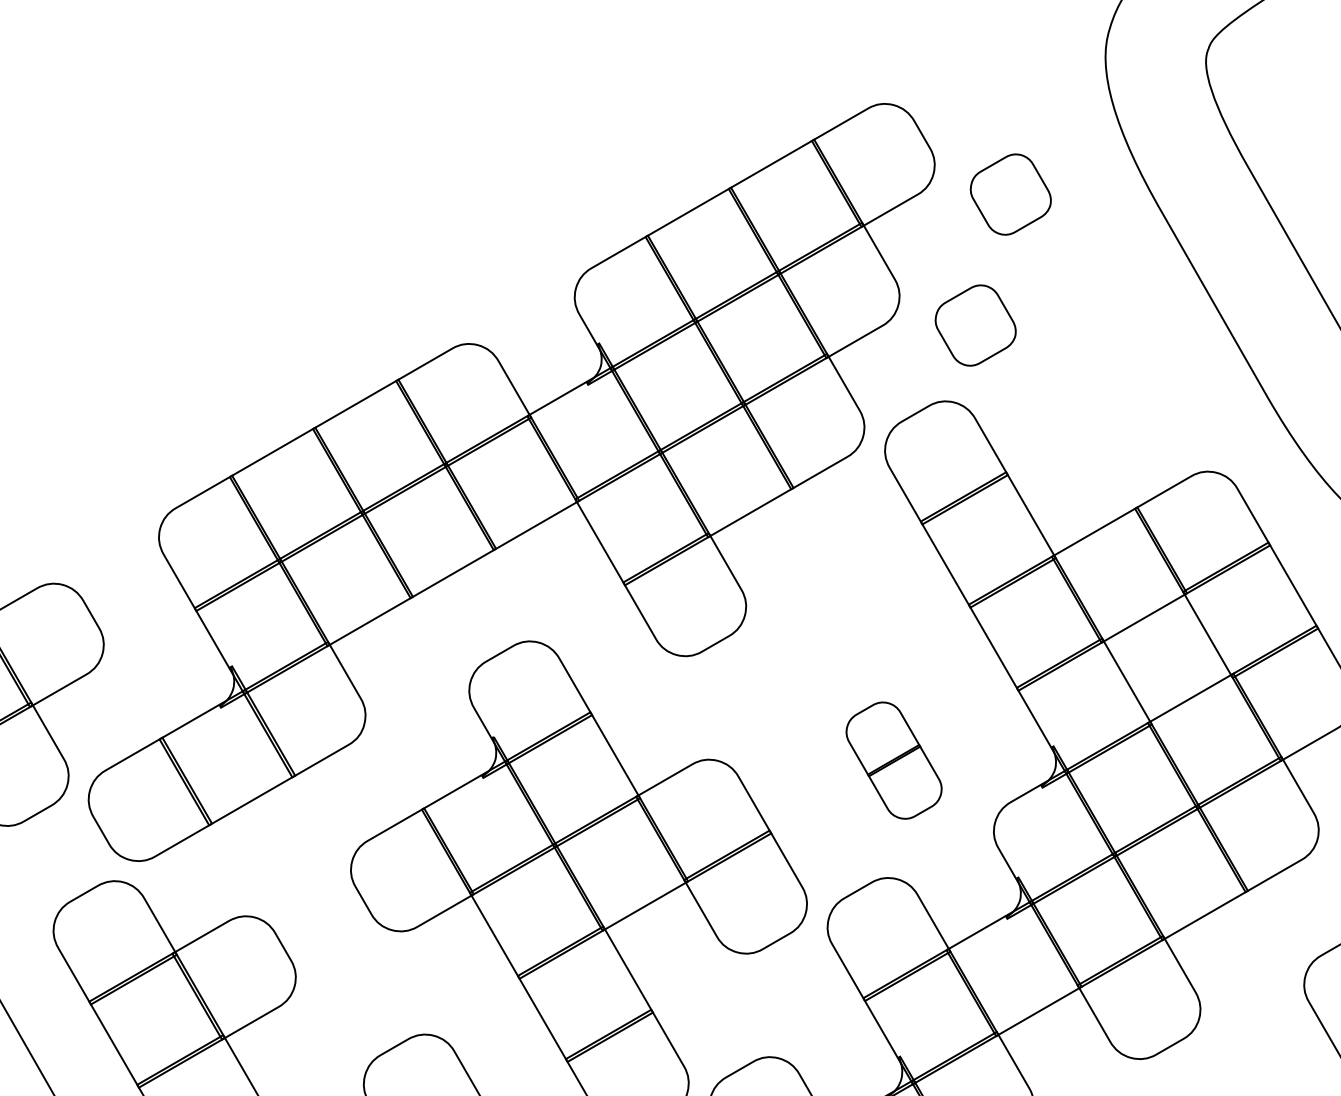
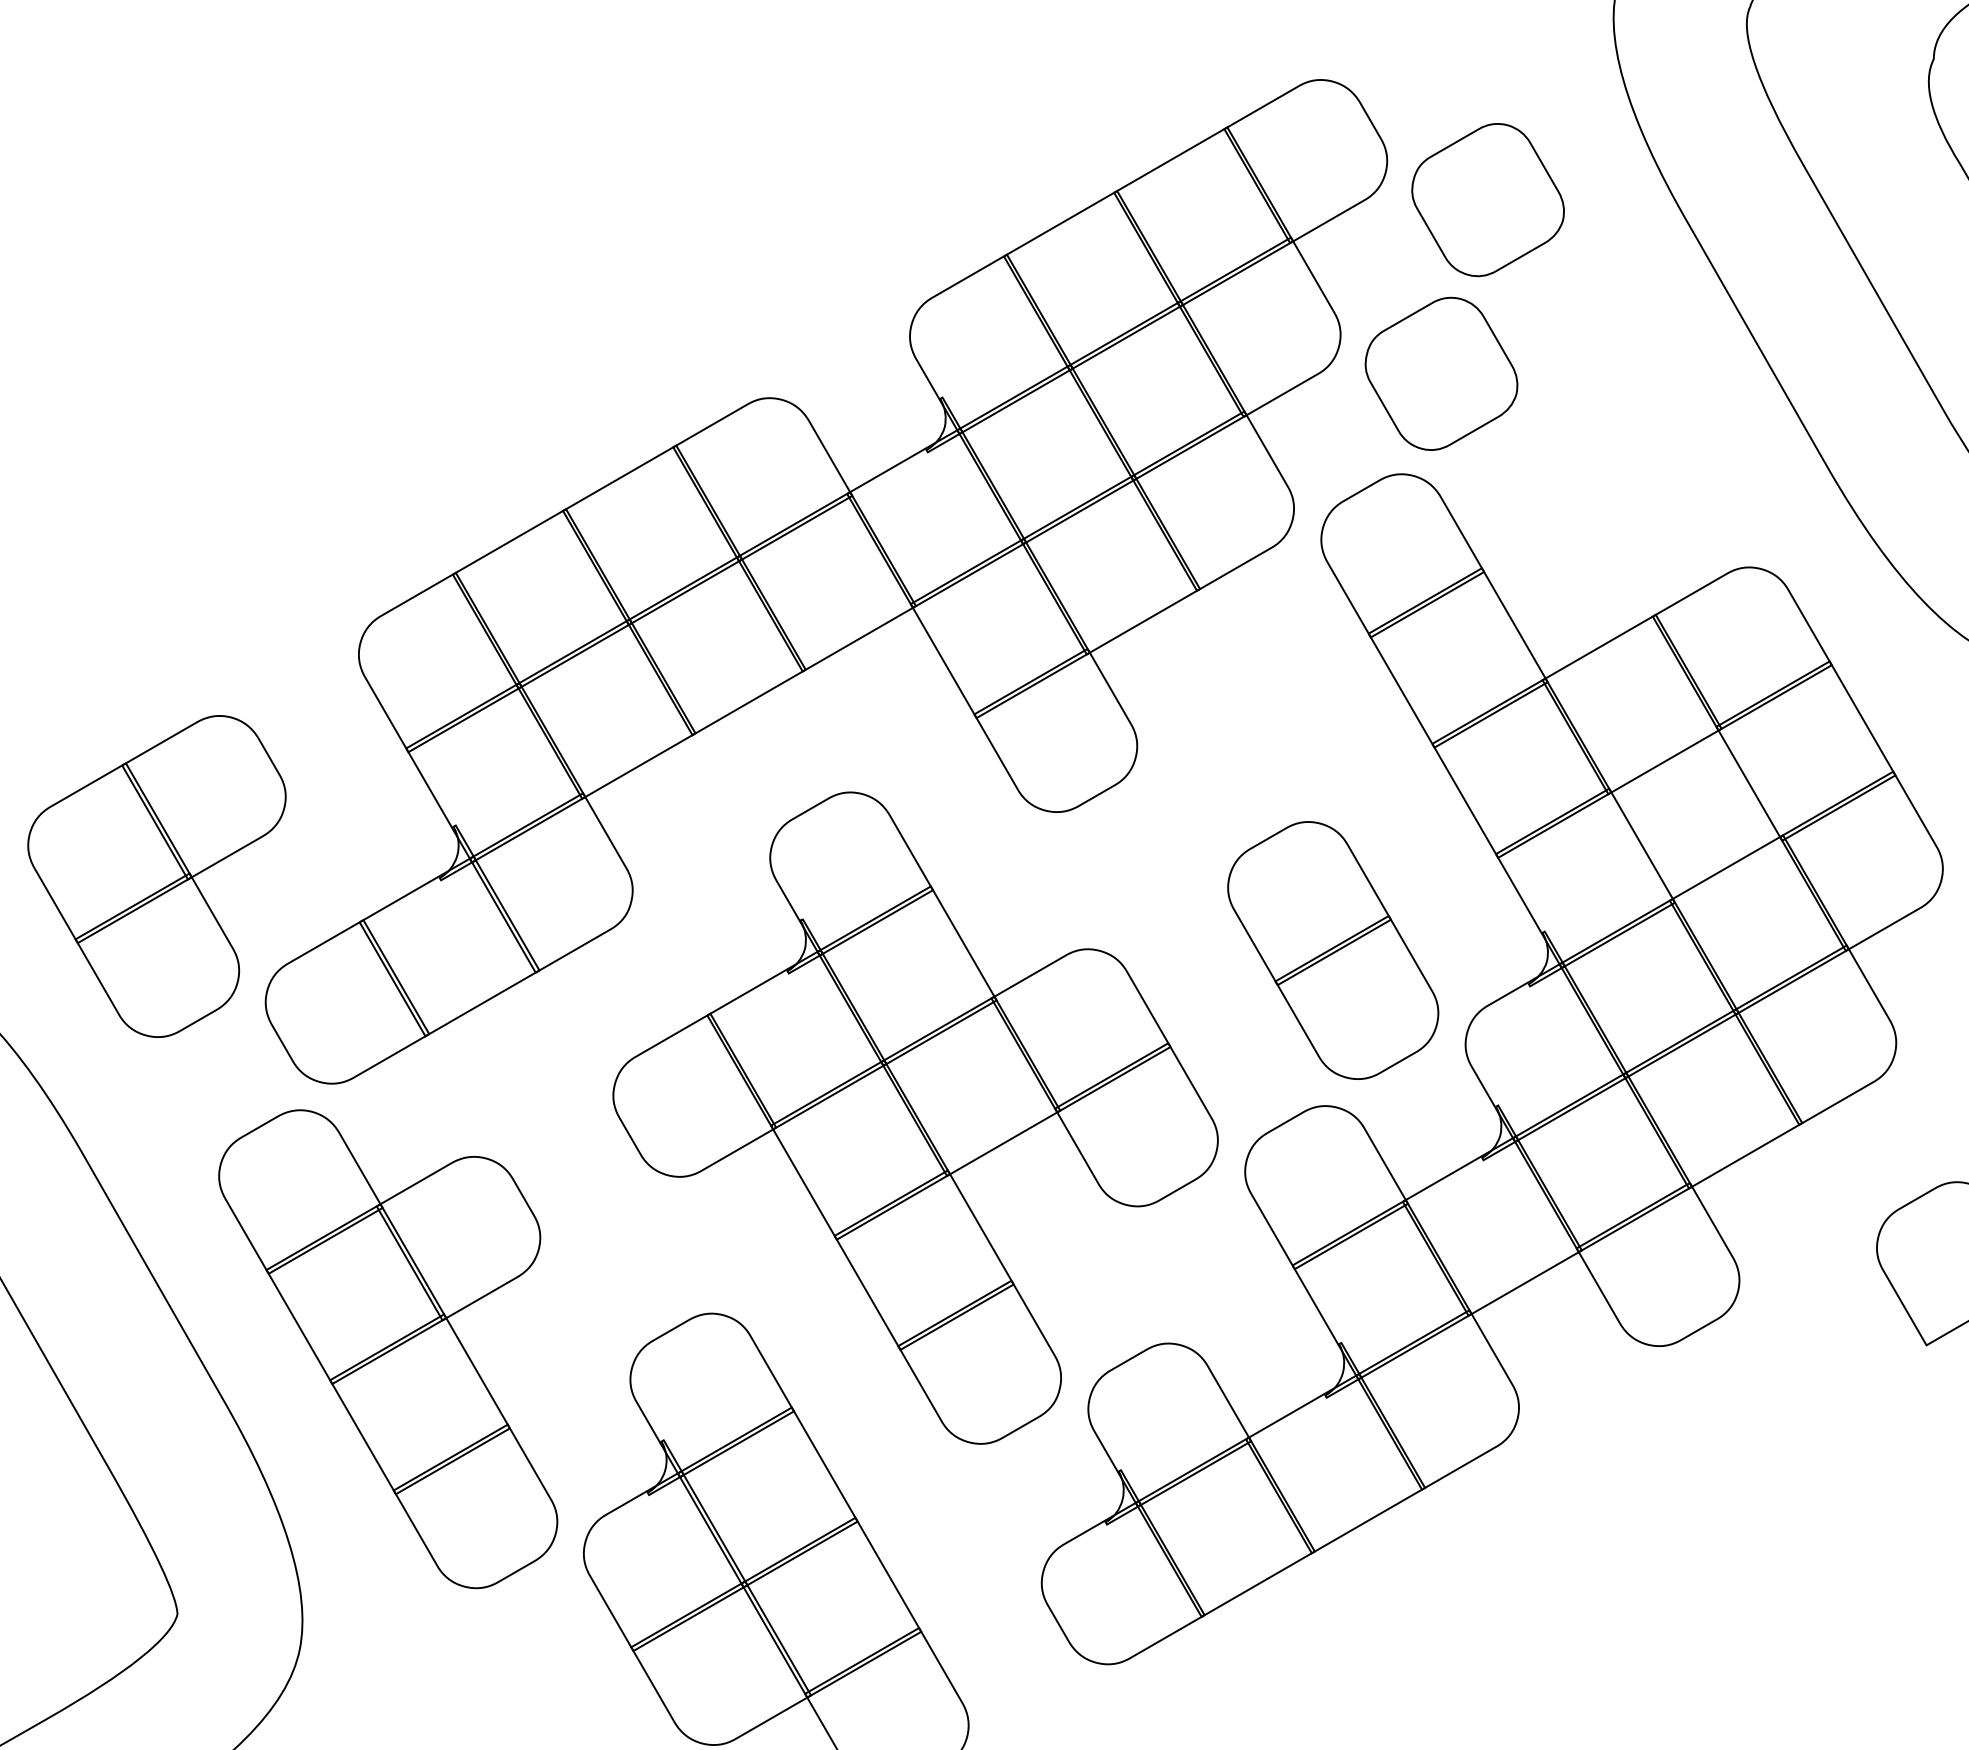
part: (1010, 194) -> (1487, 200), size x1.43
part: (975, 325) -> (1441, 373), size x1.43
part: (894, 760) -> (1333, 950), size x1.67

